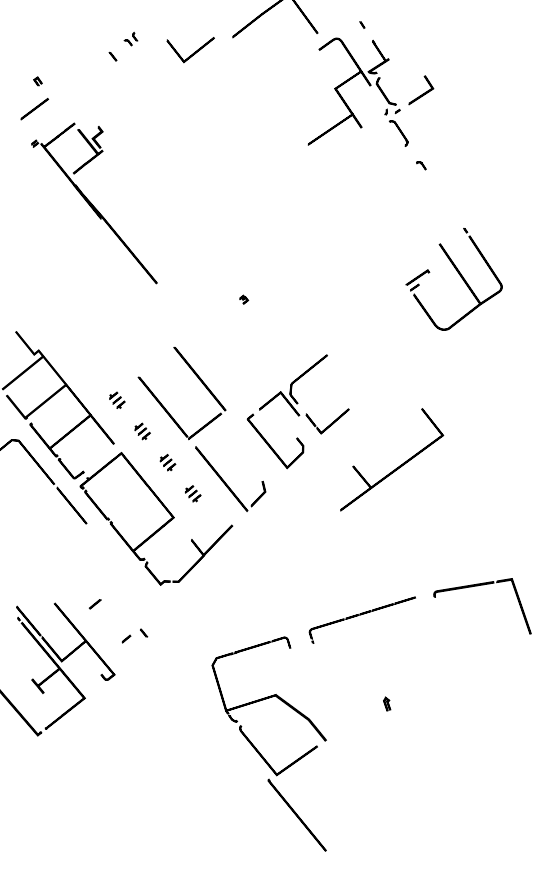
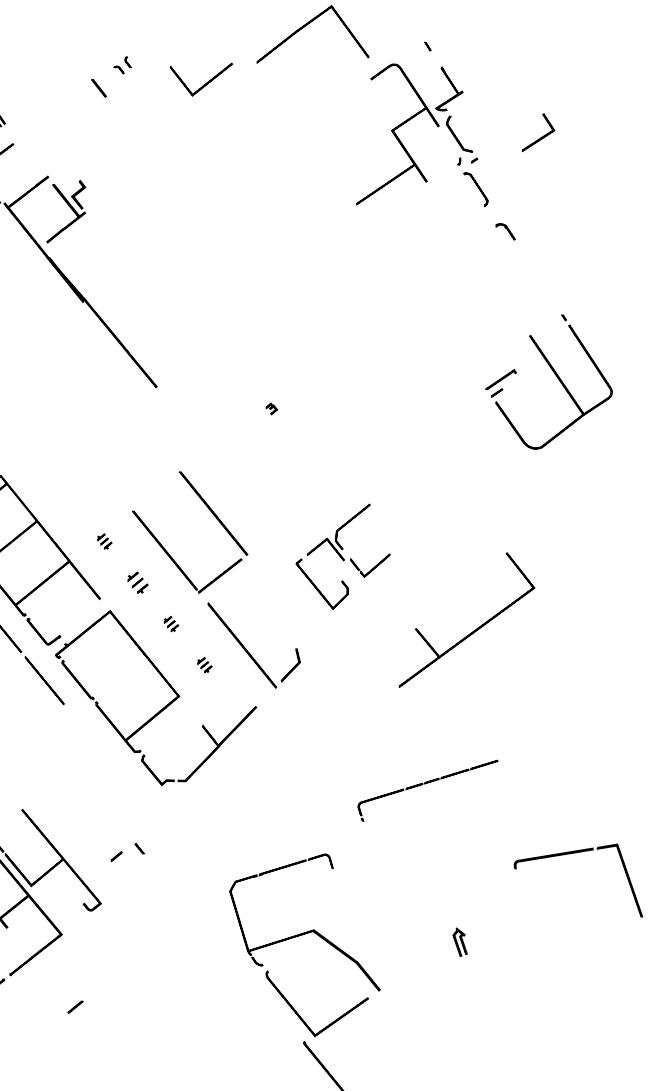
part: (112, 56) -> (98, 88), size x1.6
part: (421, 90) -> (538, 132), moved
part: (421, 165) -> (505, 231), size x1.6
part: (117, 399) -> (104, 540), size x0.7
part: (297, 411) -> (342, 556), size x0.7
part: (167, 462) -> (170, 623), size x0.7
part: (193, 493) -> (205, 664), size x0.7
part: (478, 586) -> (573, 854), moved
line: (94, 604) -> (74, 1007), moved
part: (361, 619) -> (426, 789), moved
part: (387, 703) -> (461, 941), size x1.6

